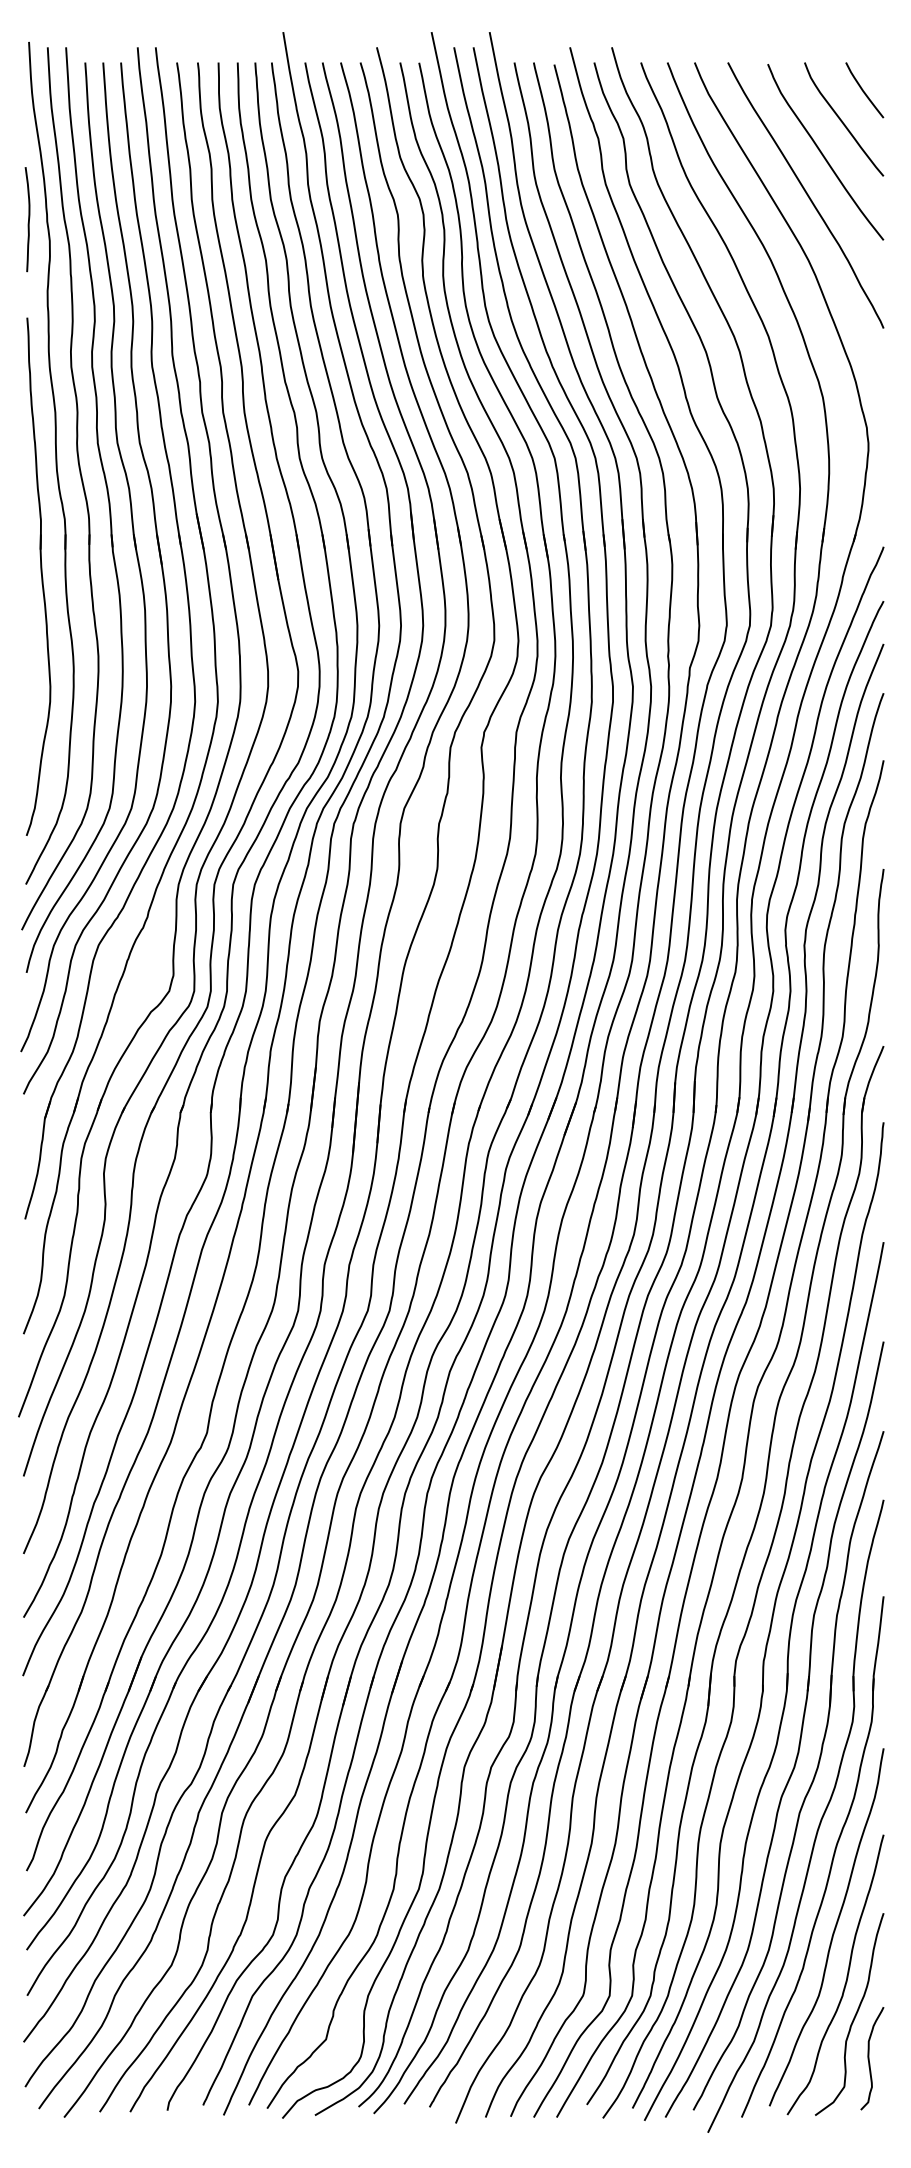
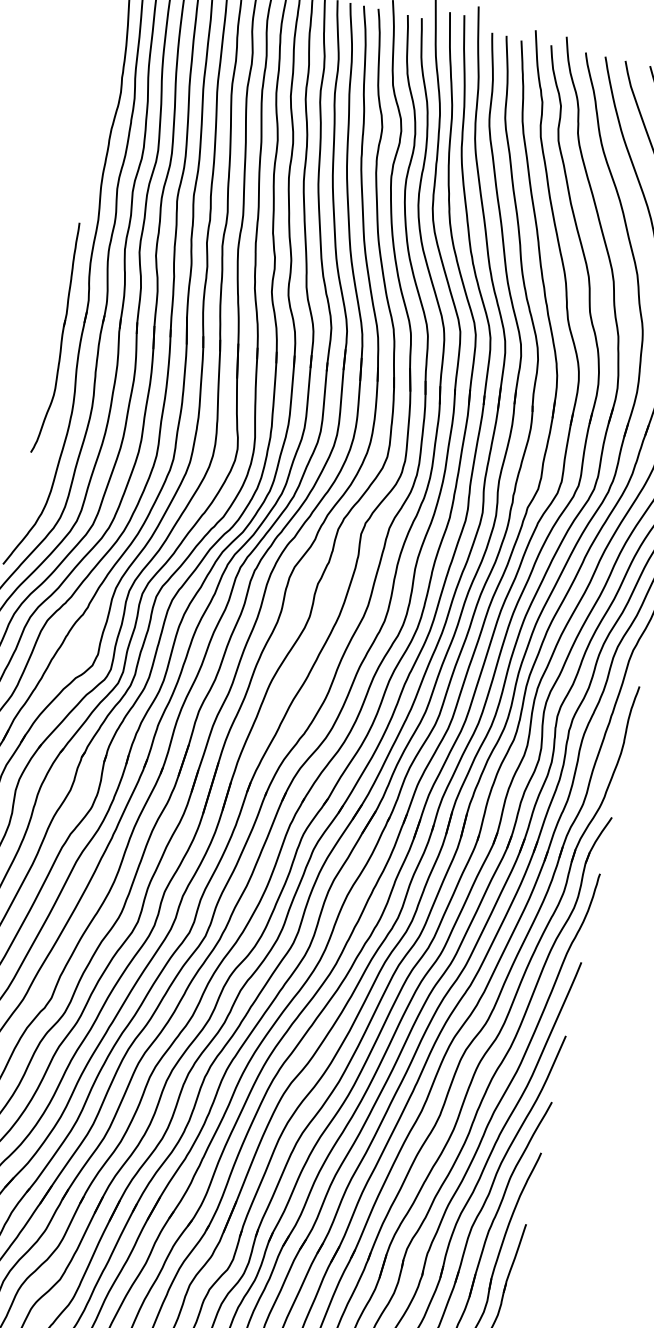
curve: (28, 219) -> (108, 73), removed
part: (38, 576) -> (60, 338), size x0.6

